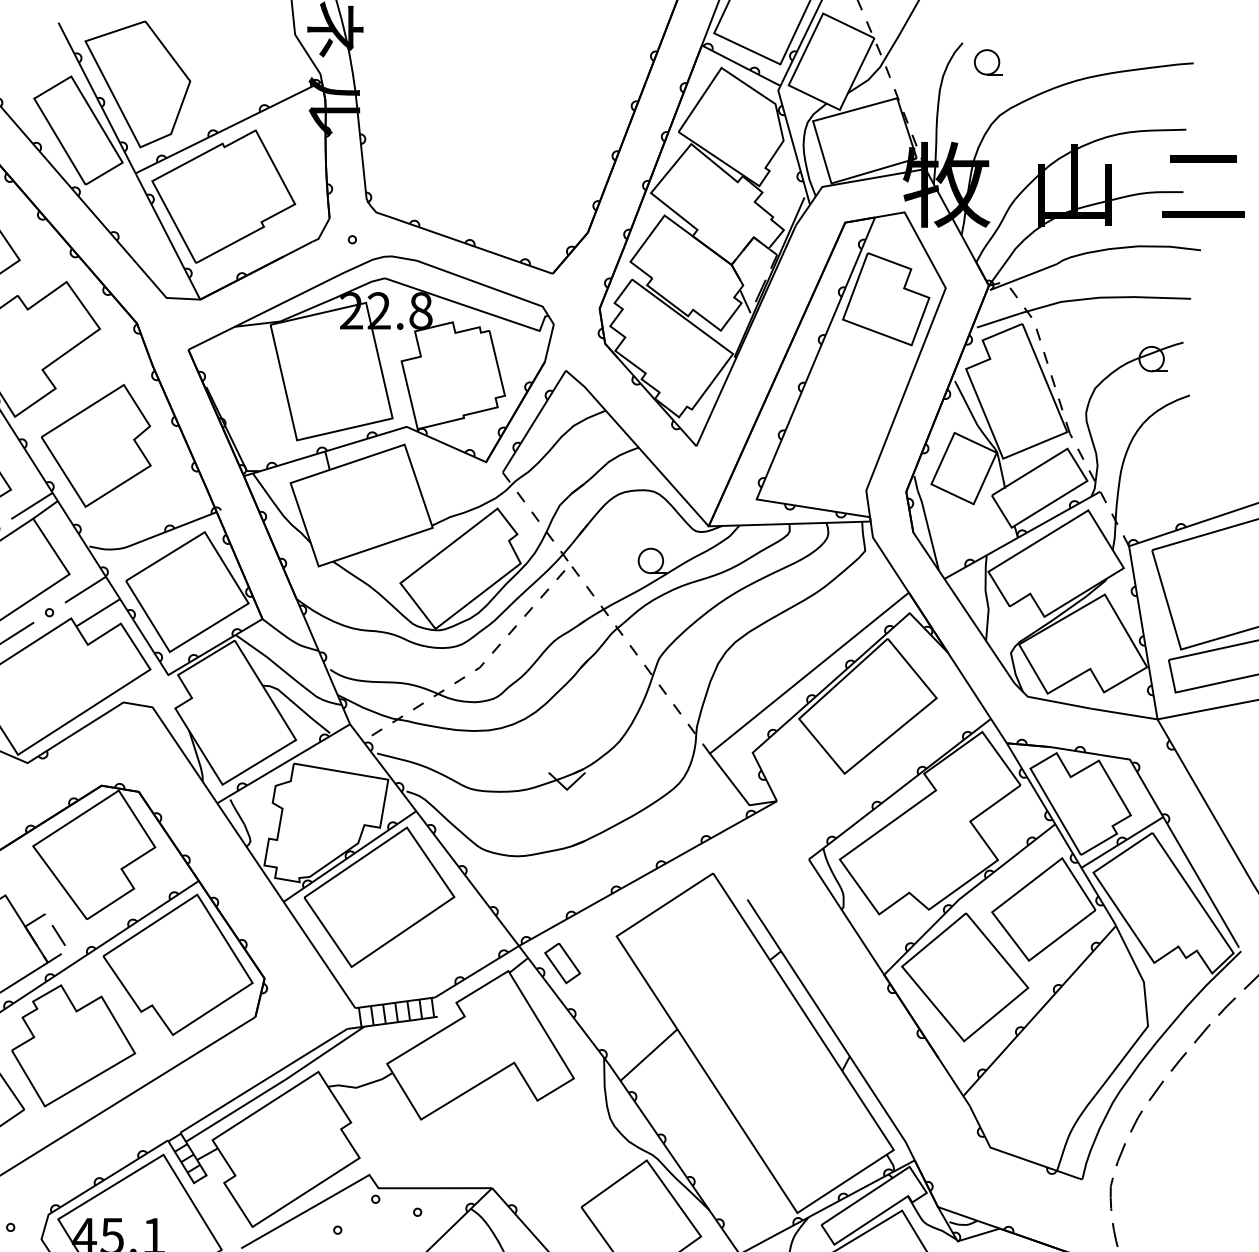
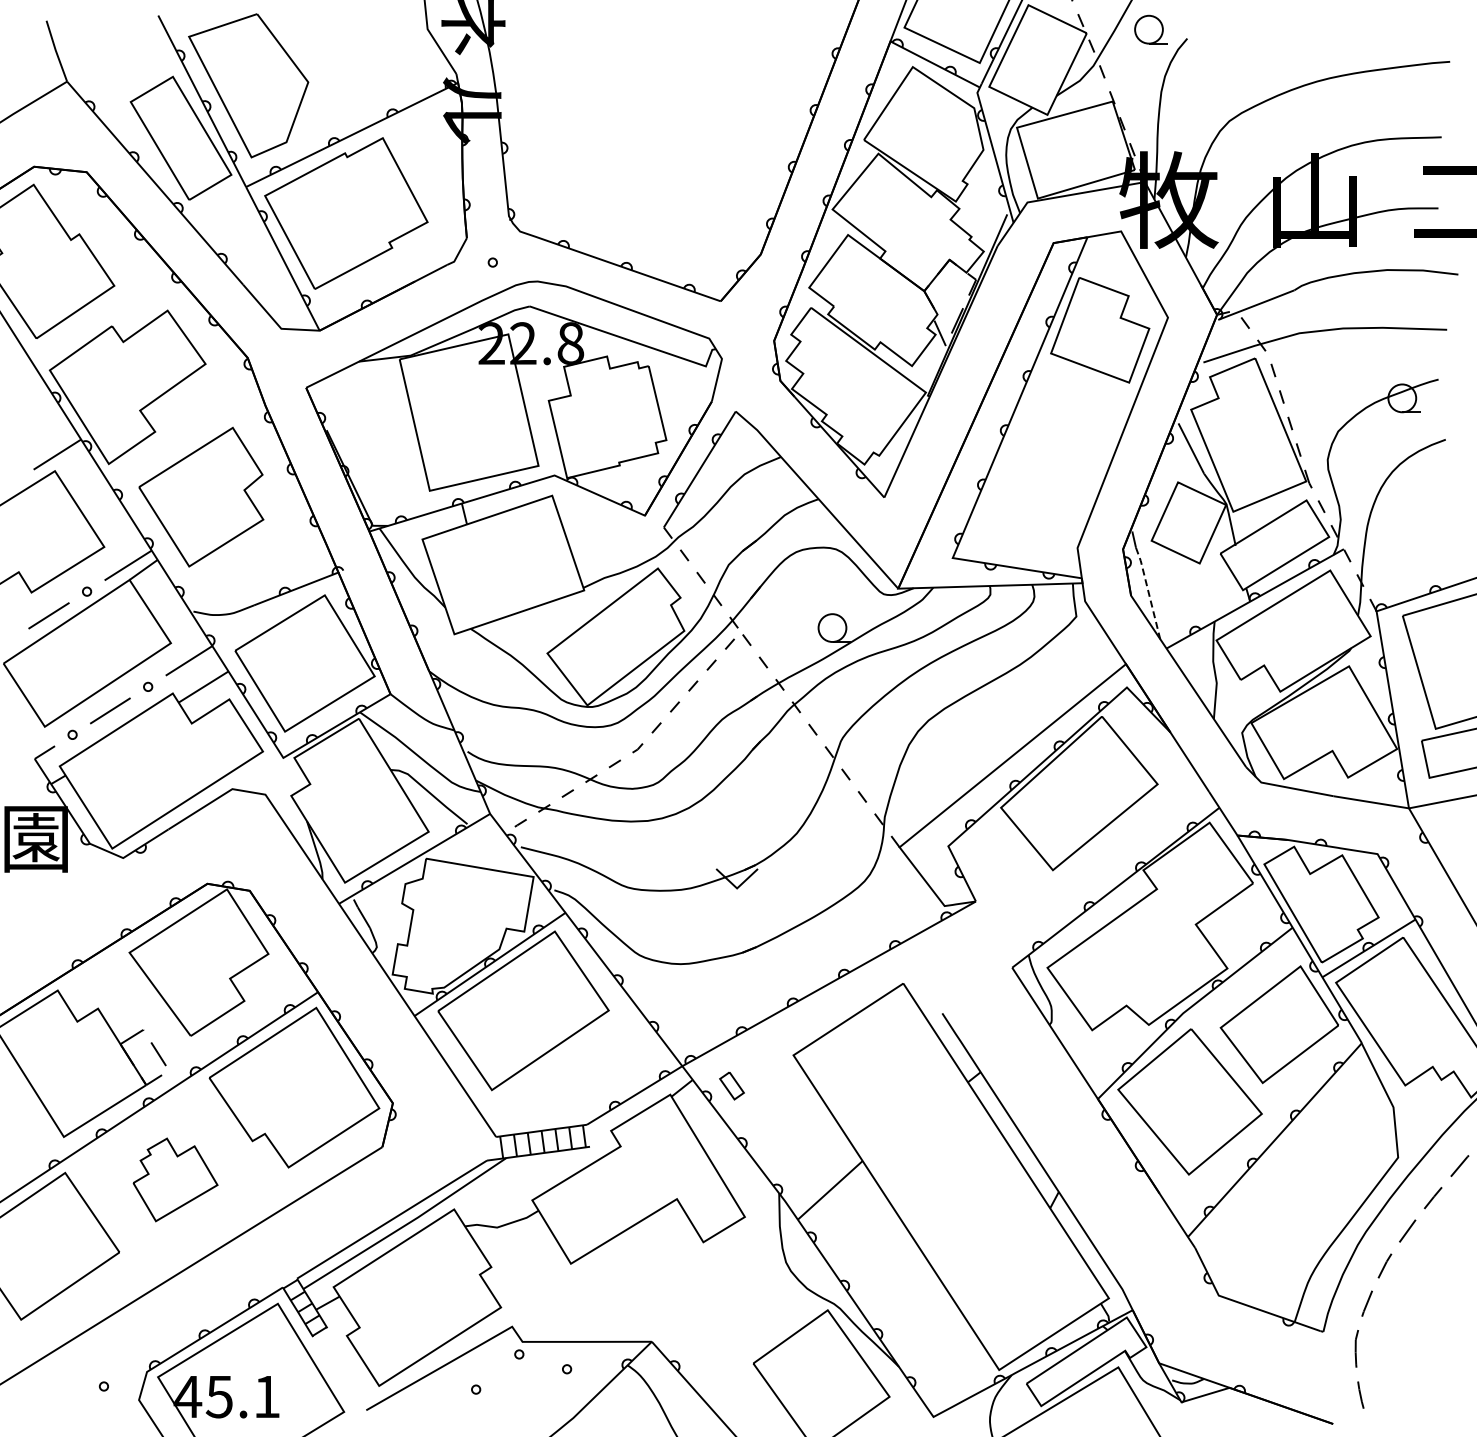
part: (988, 62) -> (1150, 29), moved
line: (928, 529) -> (1148, 592), solid -> dashed
part: (562, 962) -> (731, 1085), size x0.6
part: (73, 1045) -> (175, 1179), size x0.6

